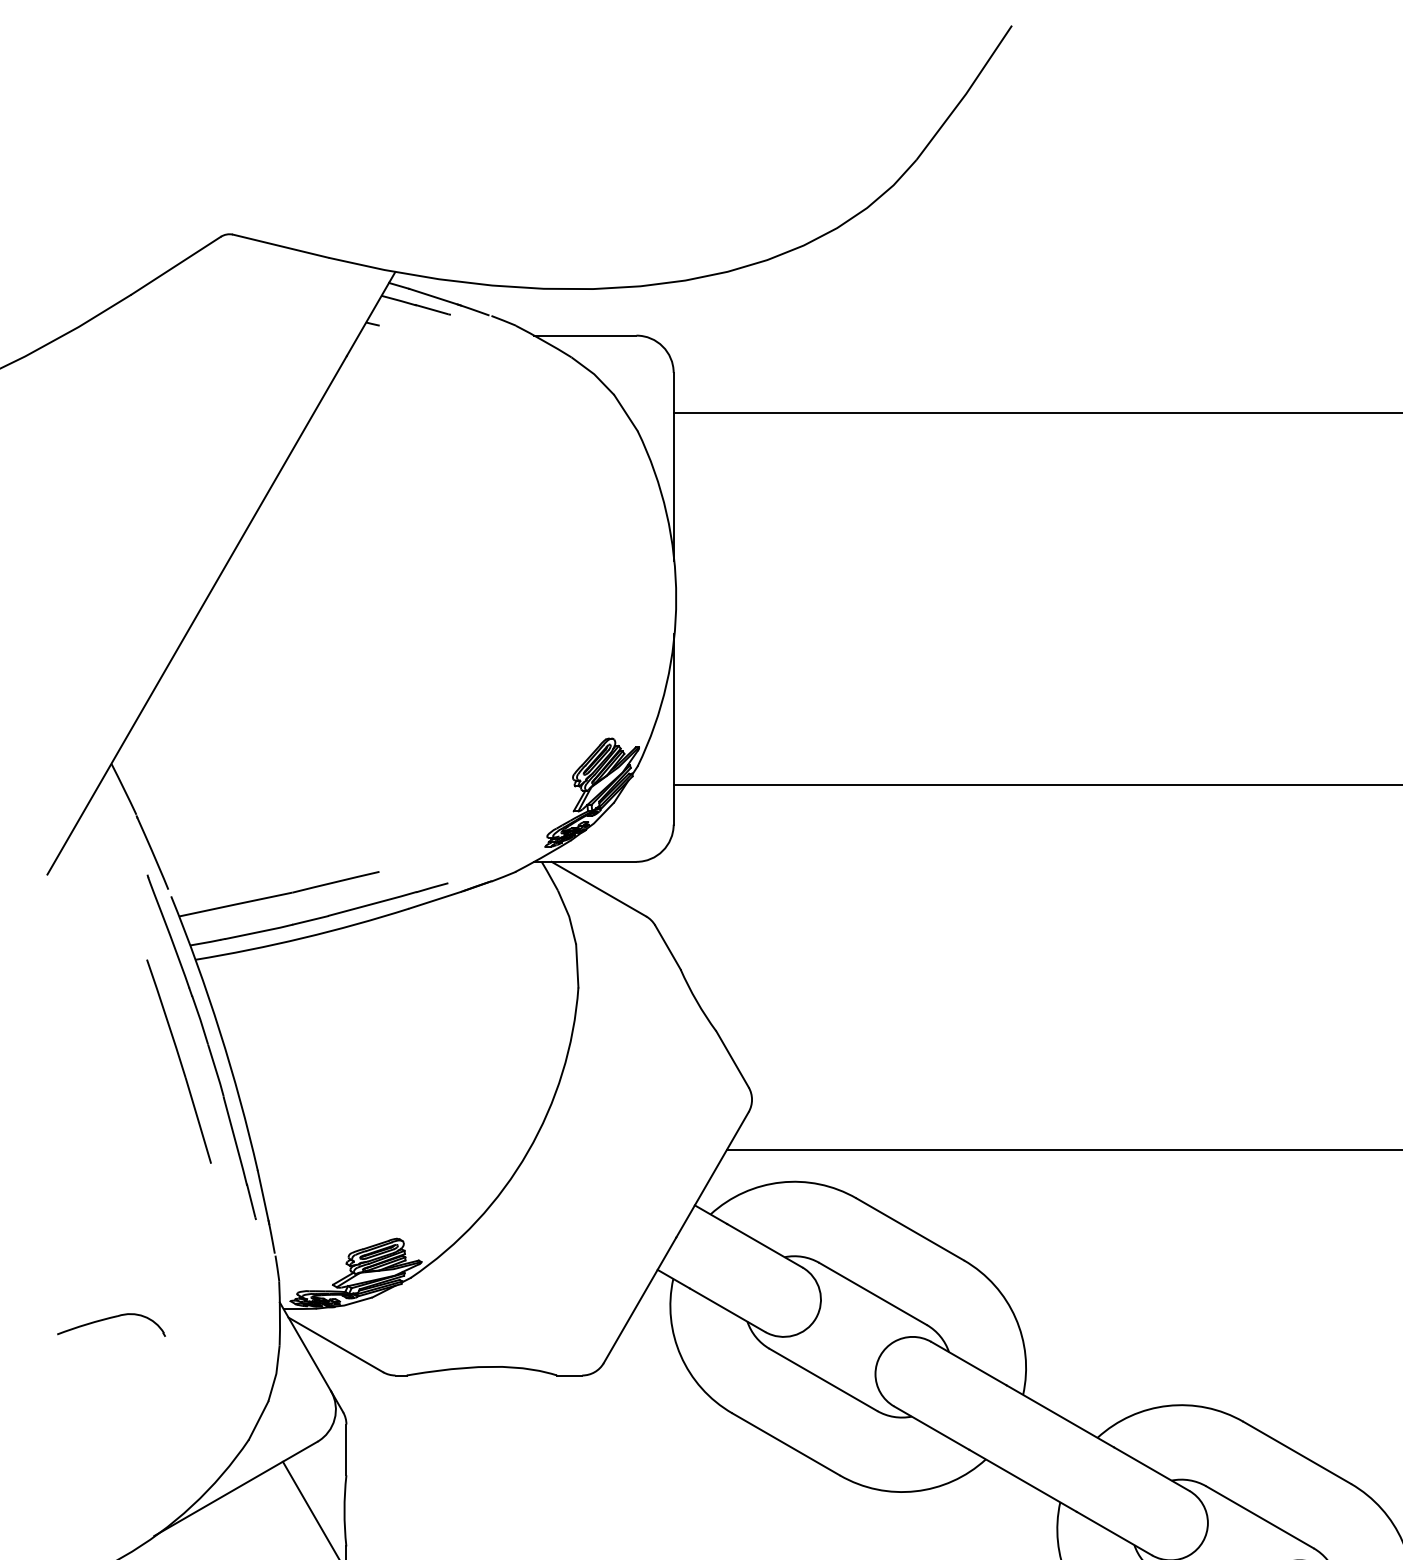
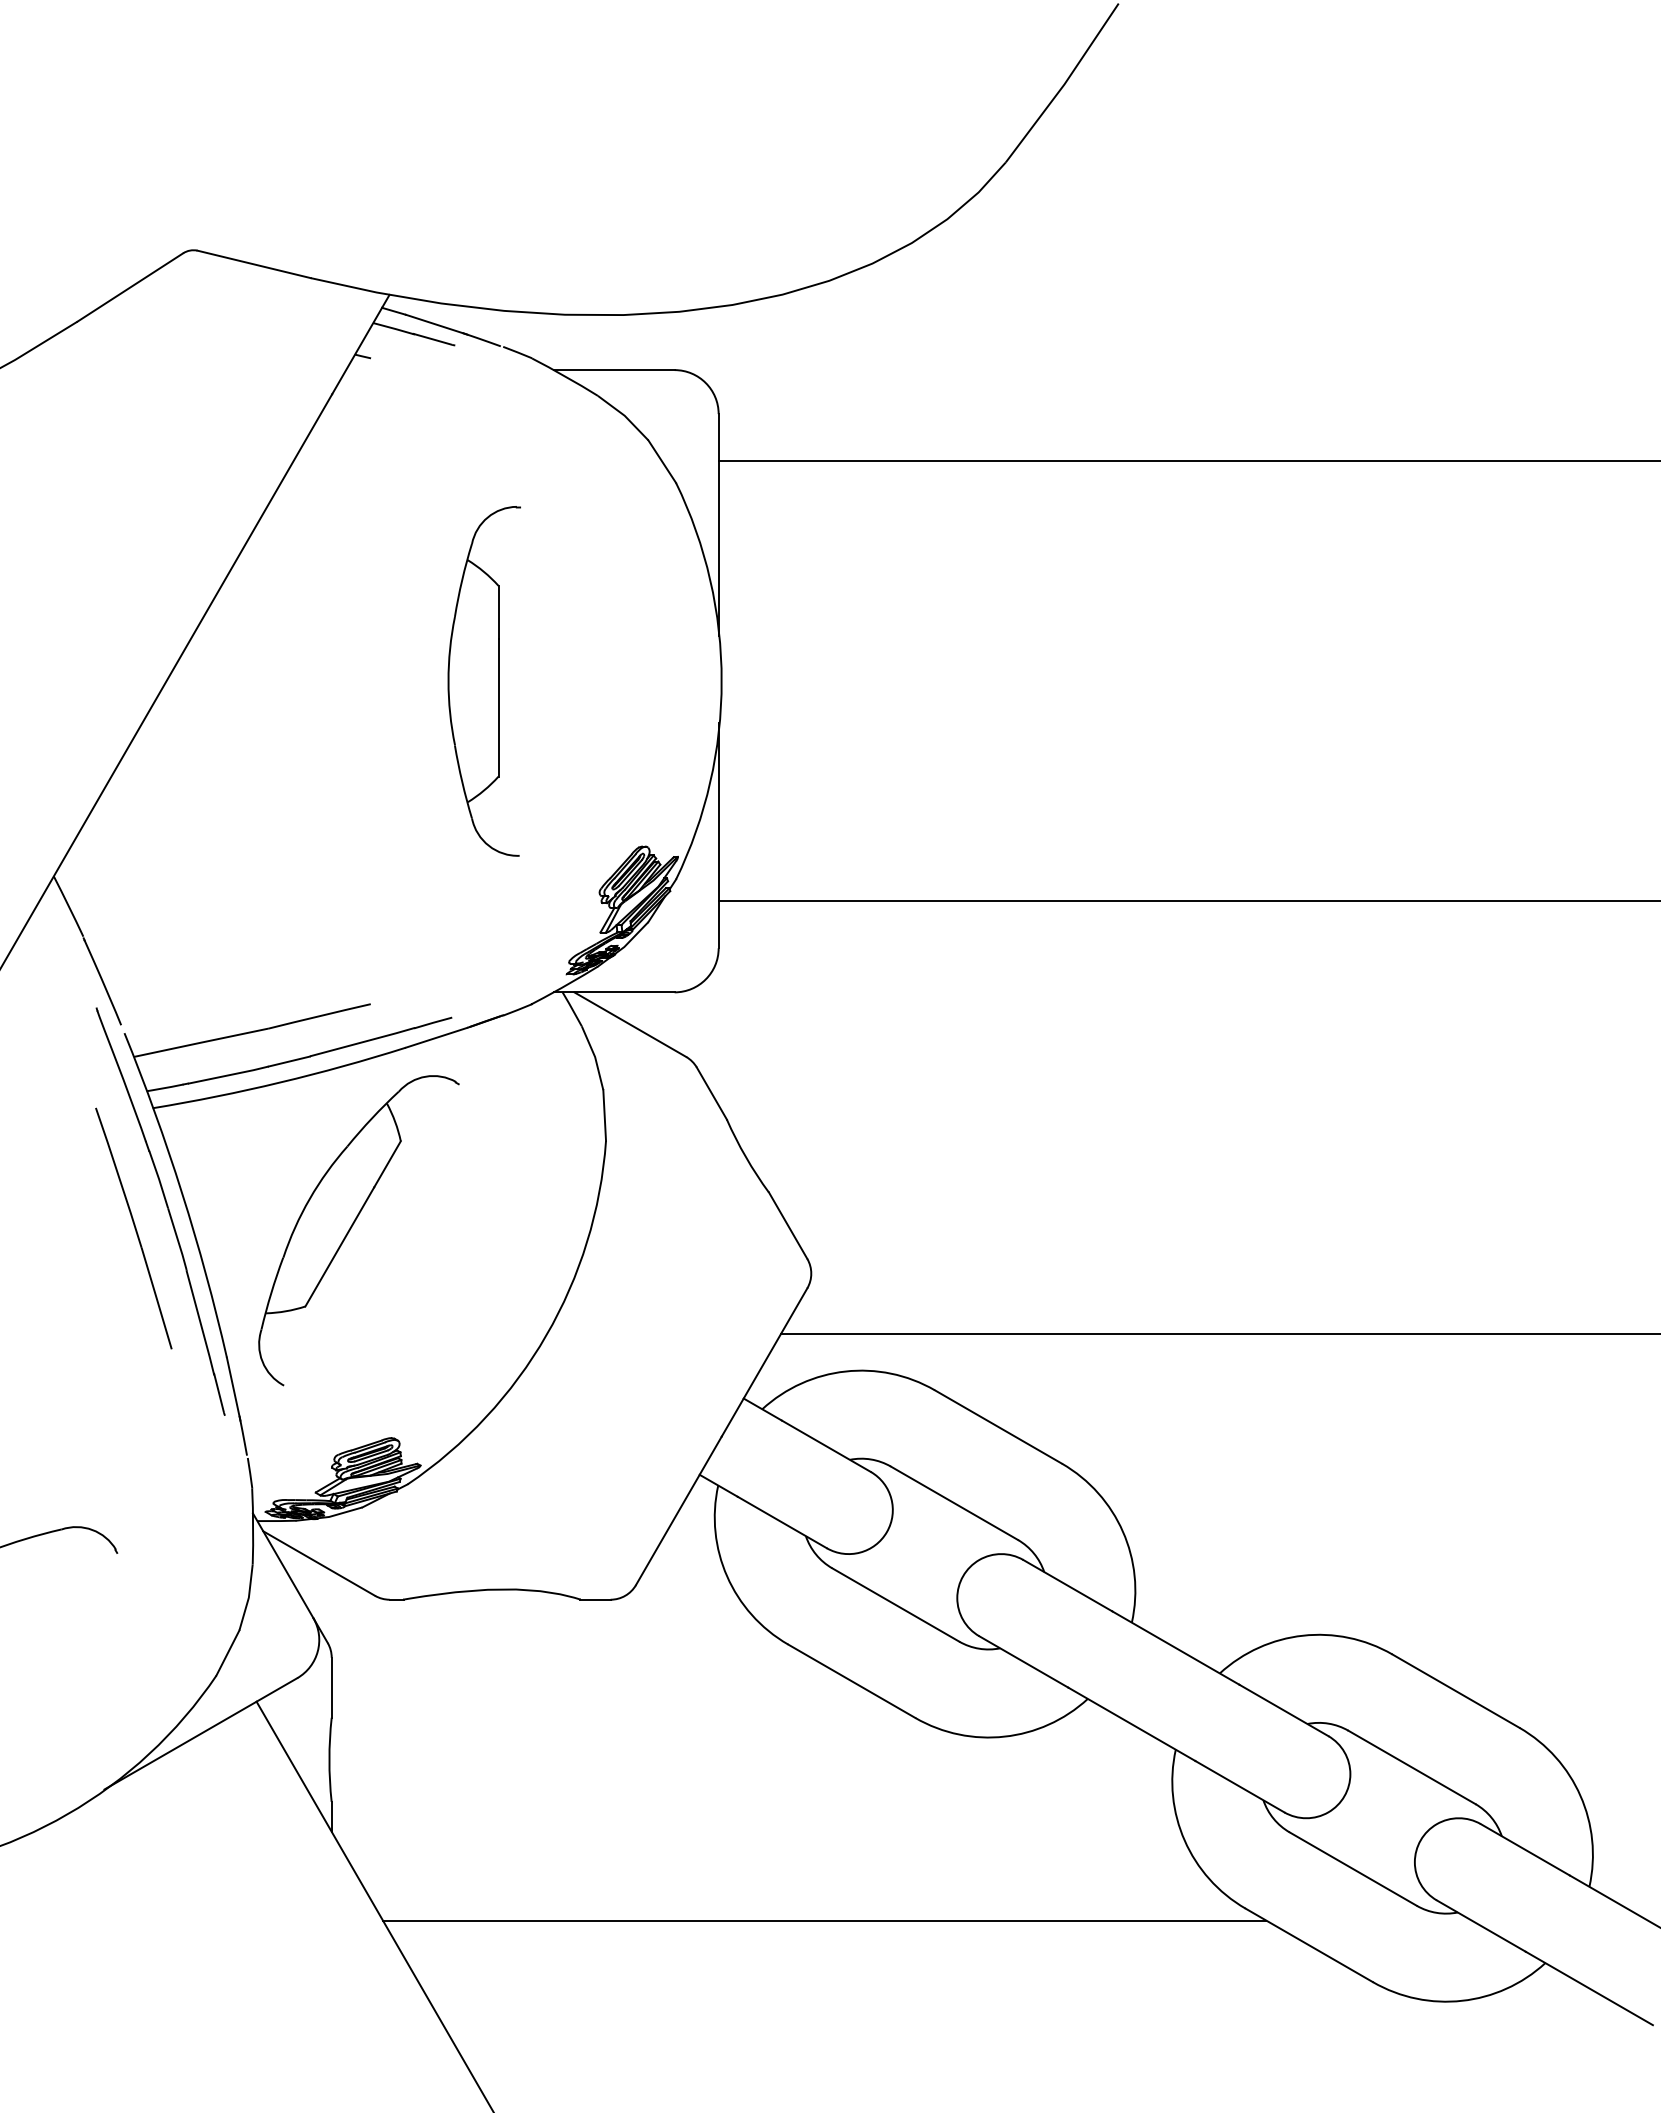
part: (474, 598) -> (483, 681), added
part: (364, 1060) -> (352, 1227), added

